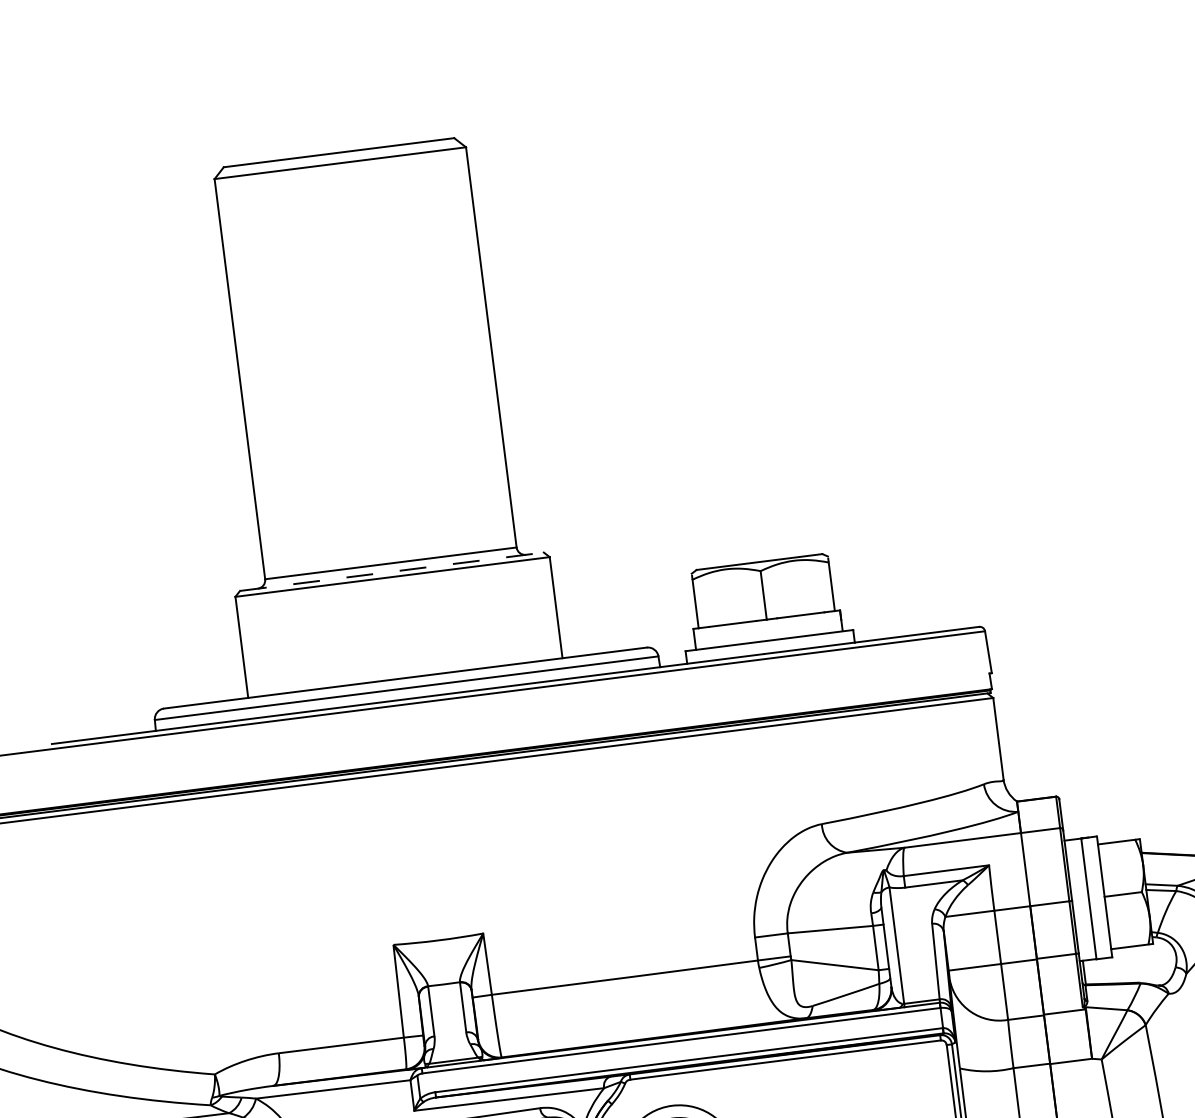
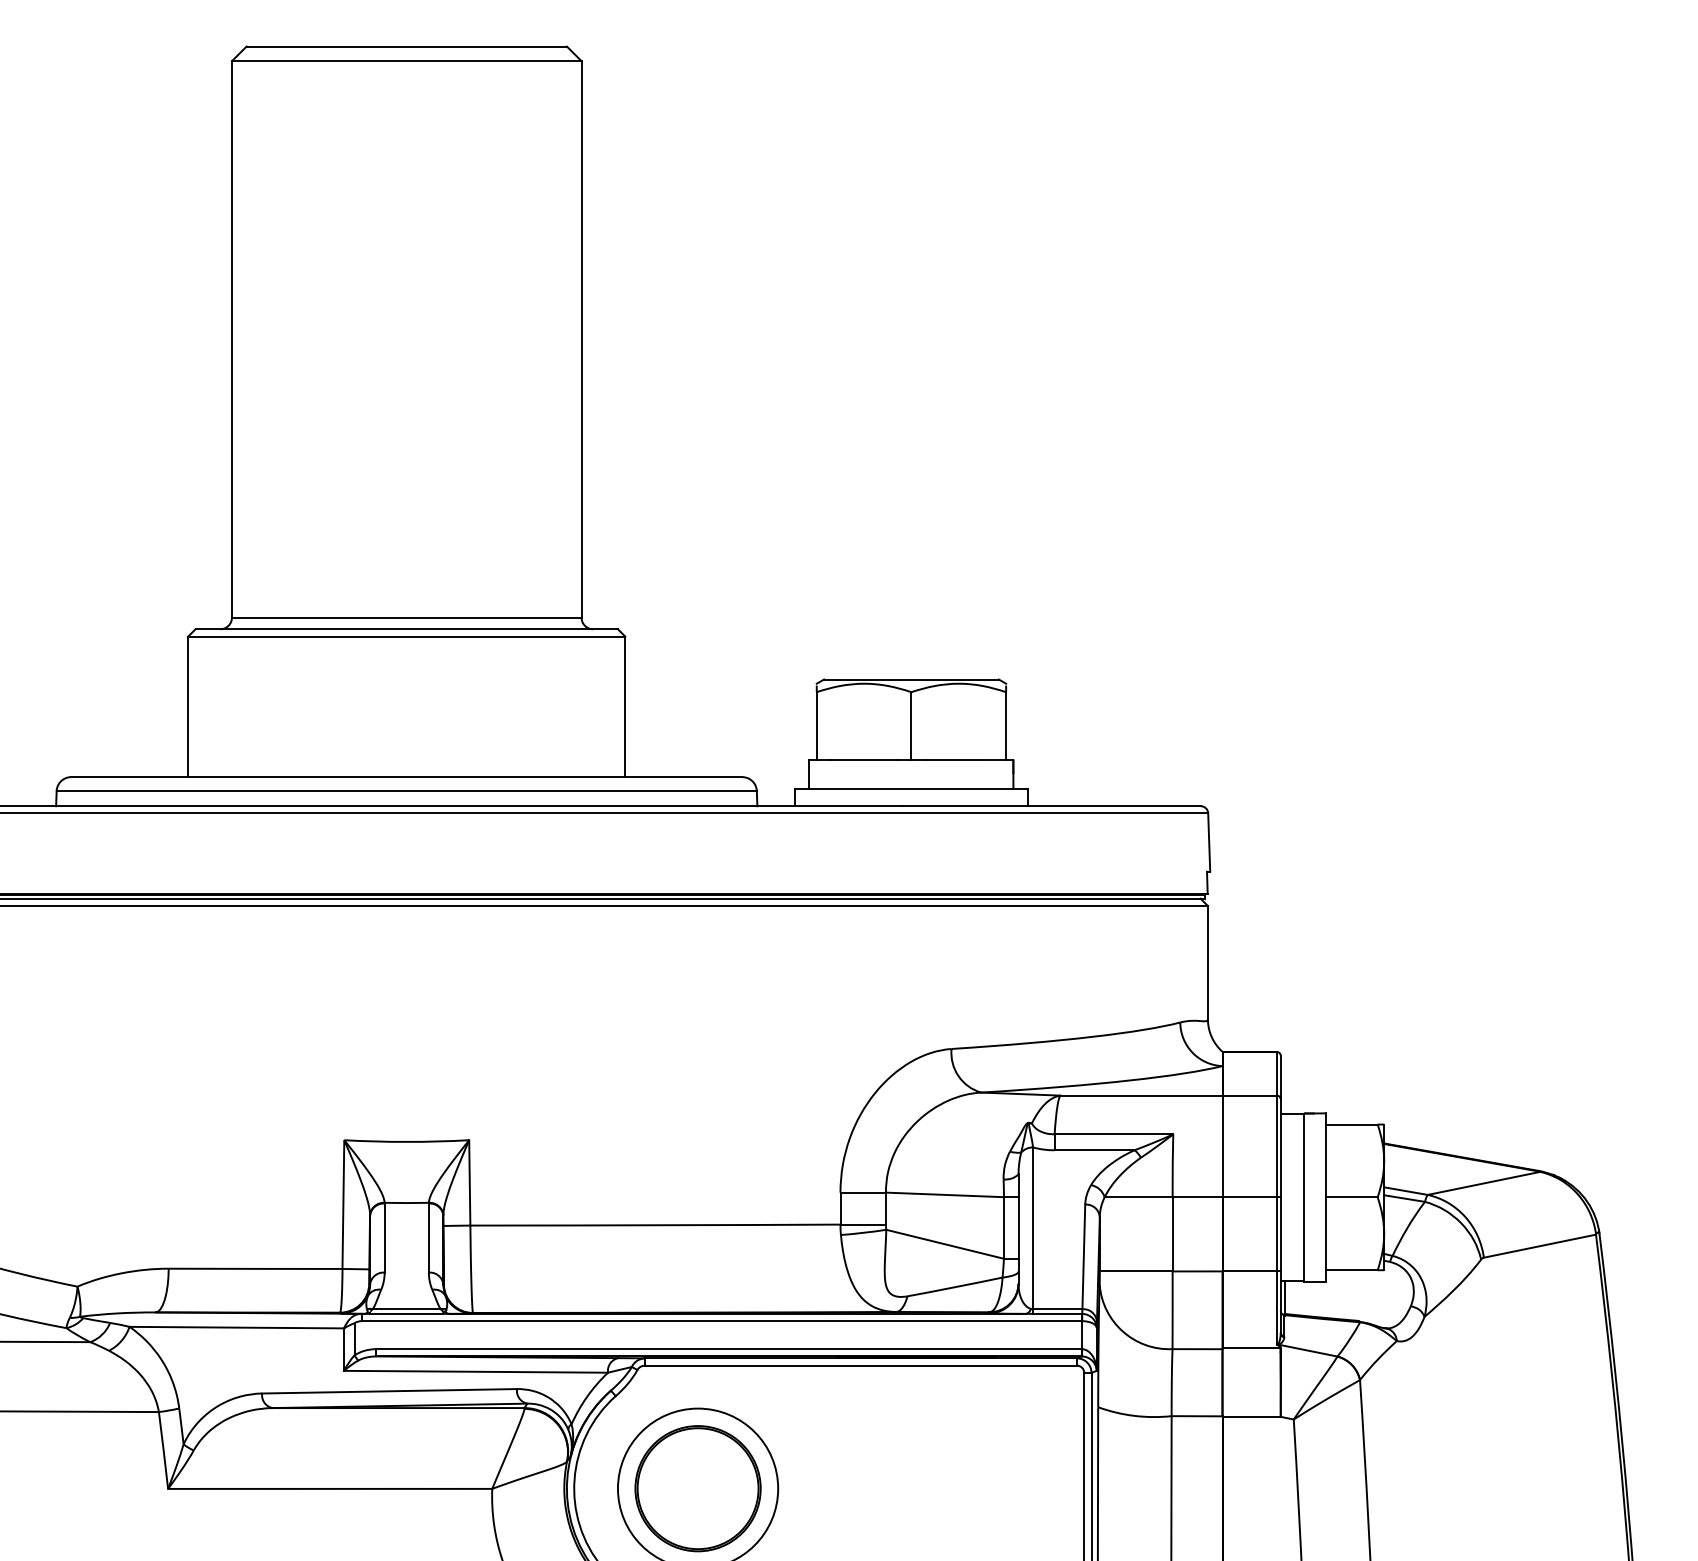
line: (392, 571) -> (407, 629), dashed -> solid

